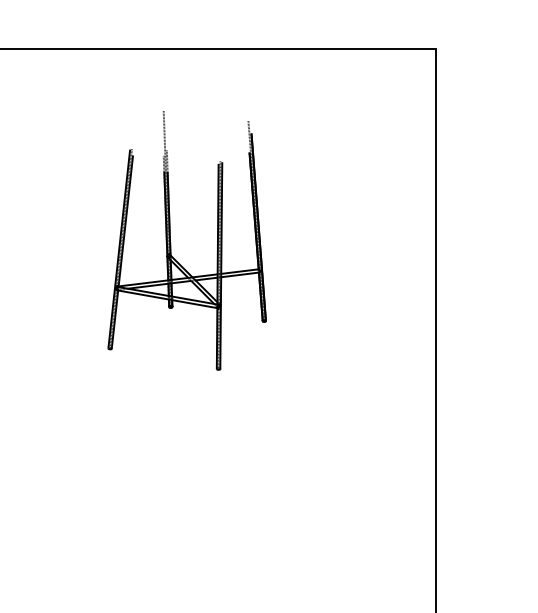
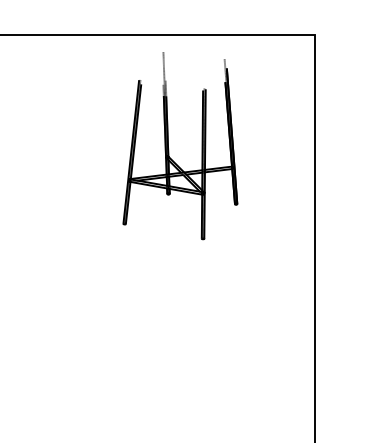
part: (172, 245) -> (169, 149), moved

